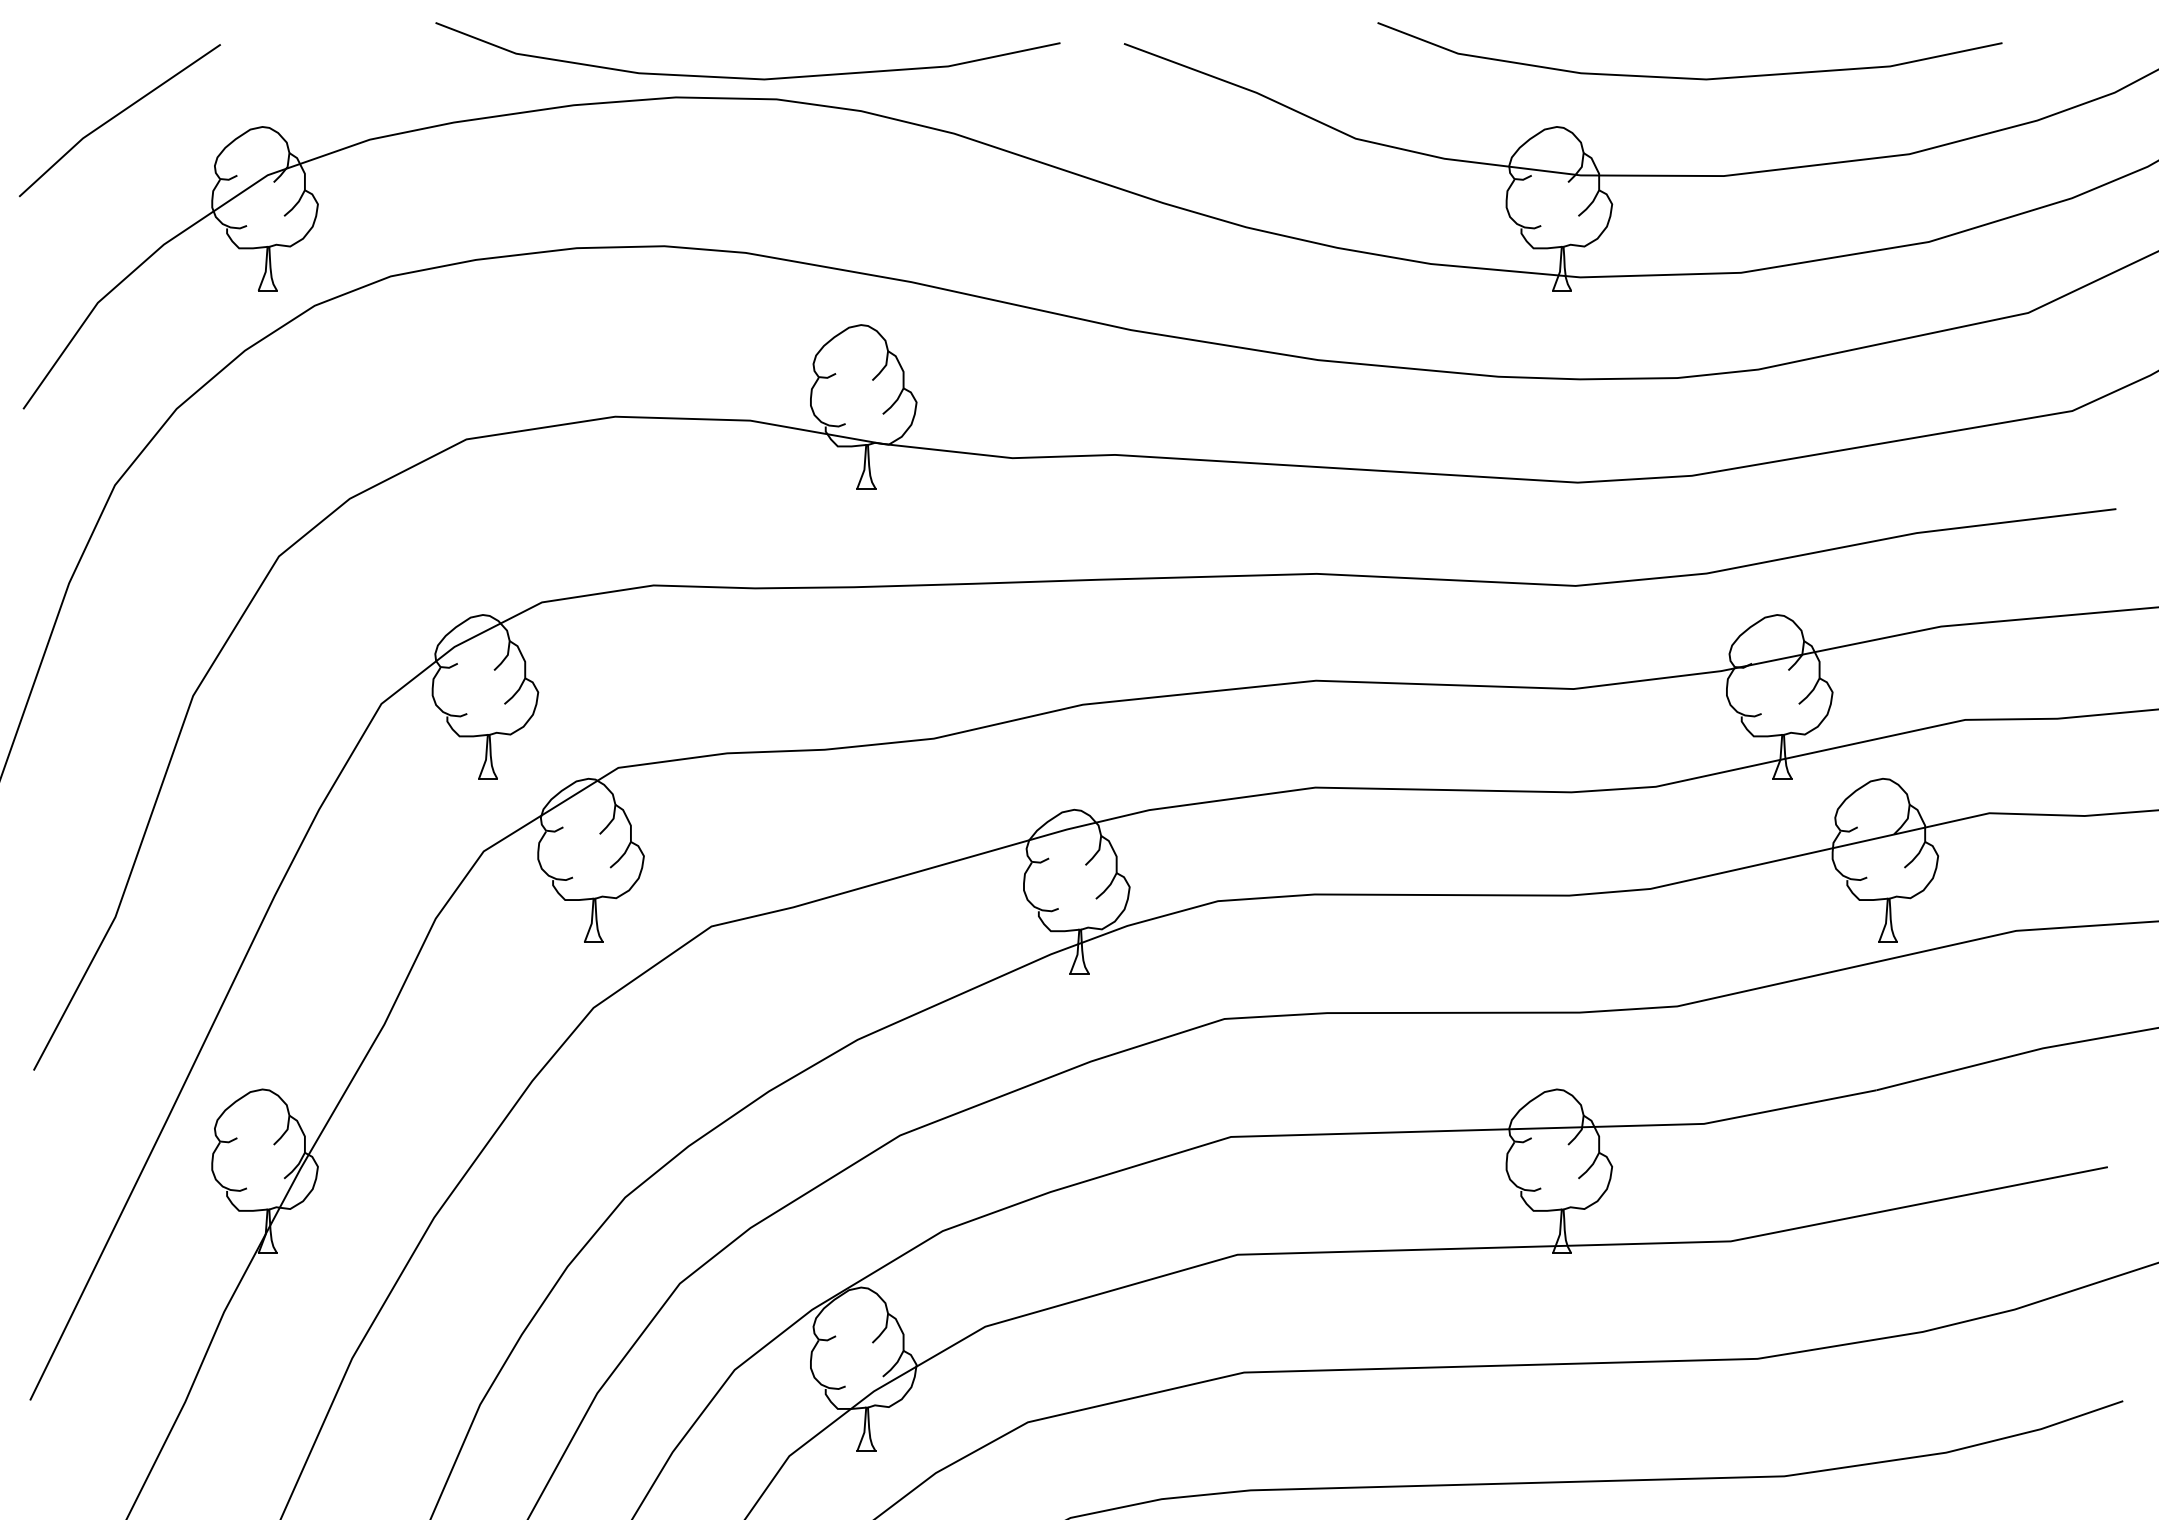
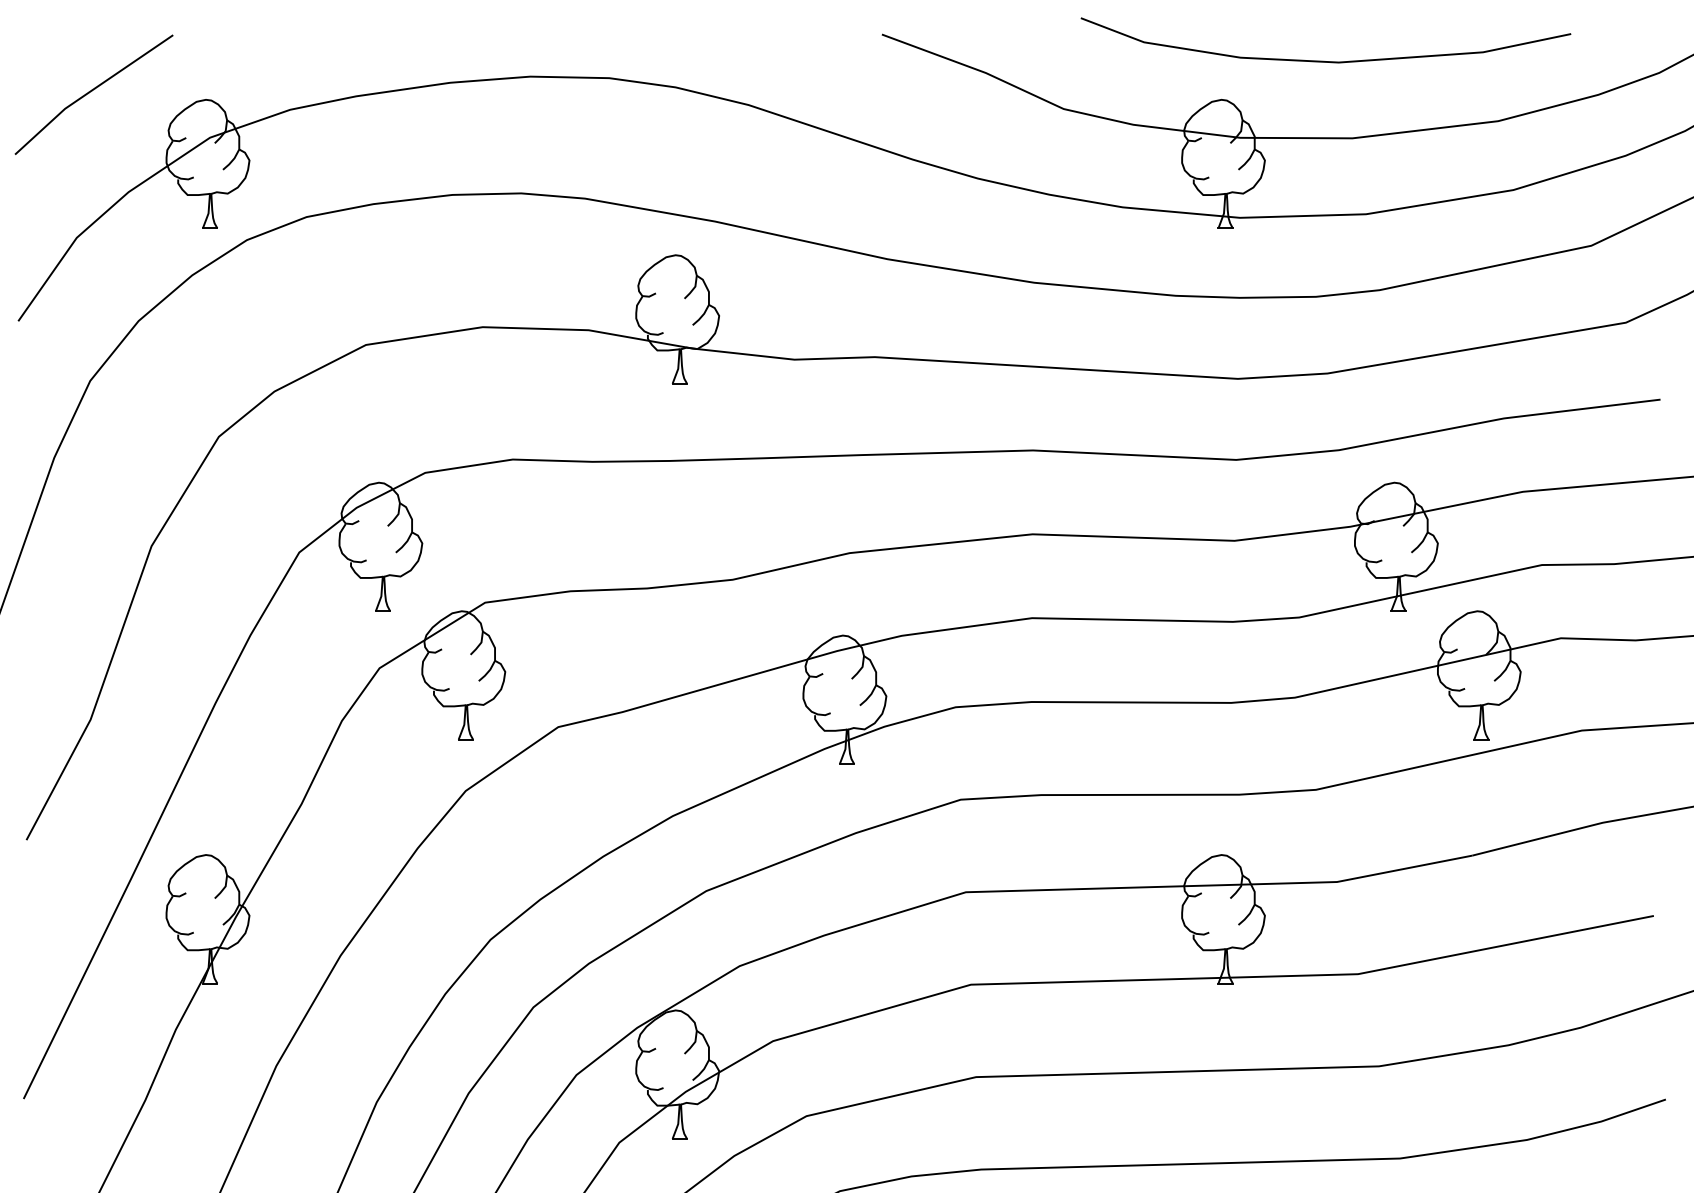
curve: (747, 77) -> (586, 61), removed

